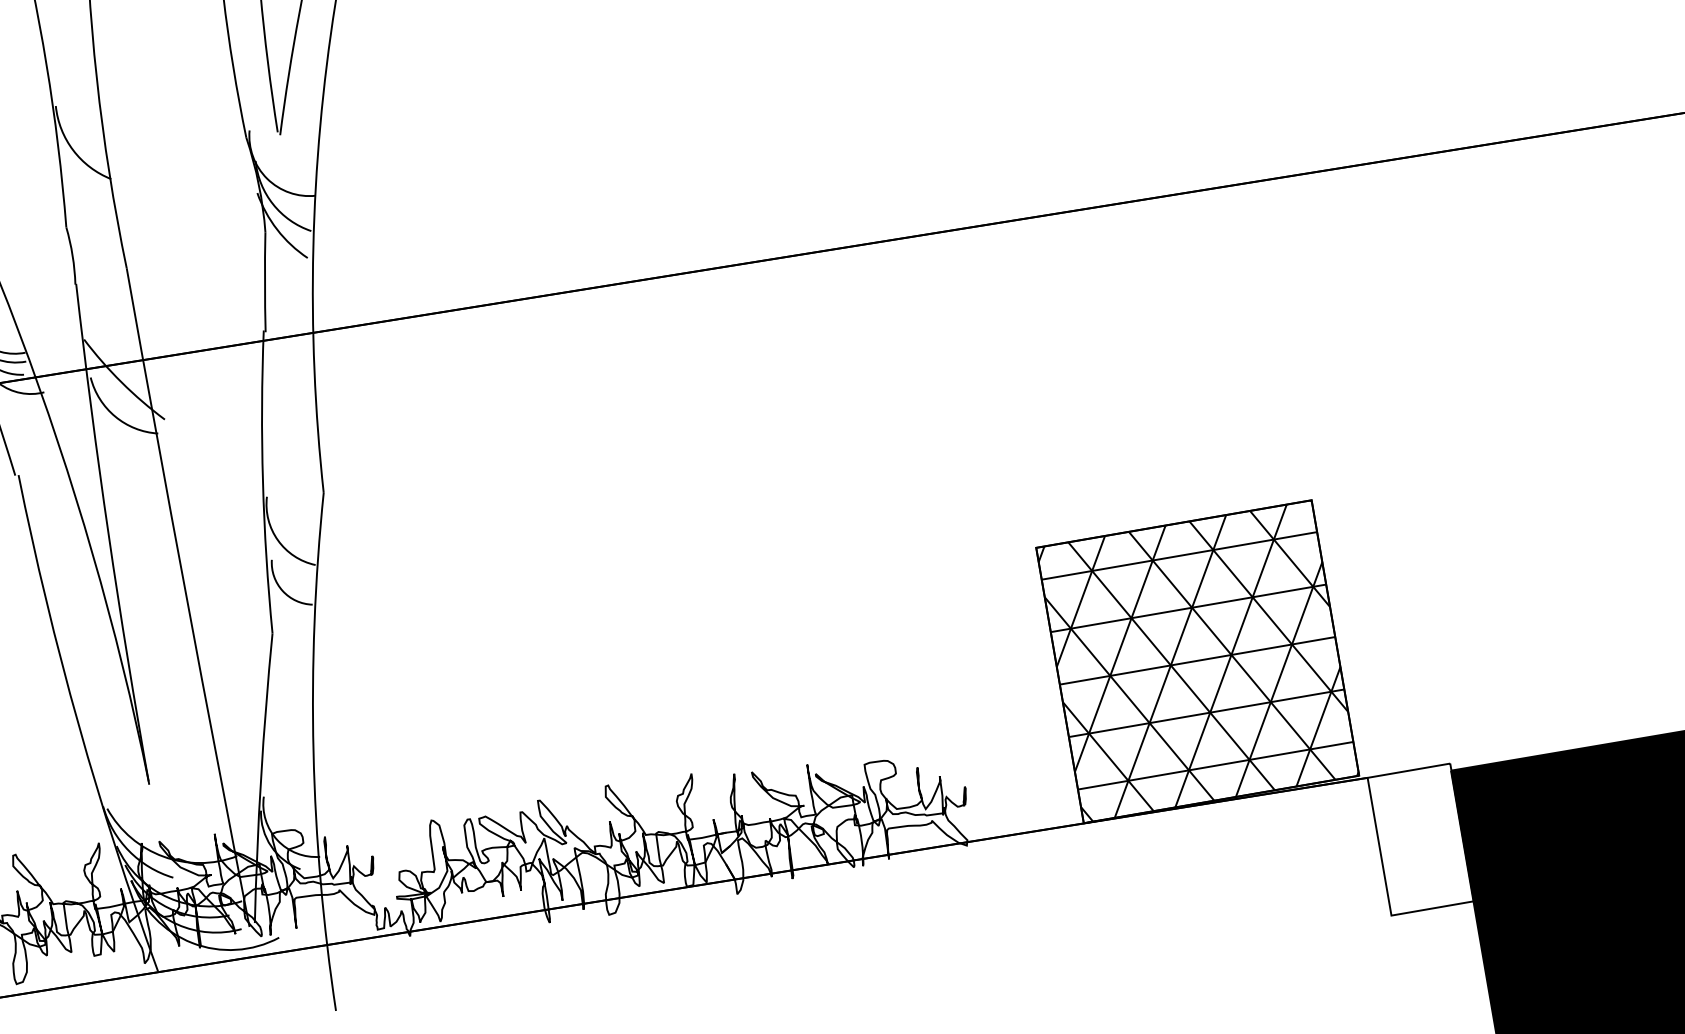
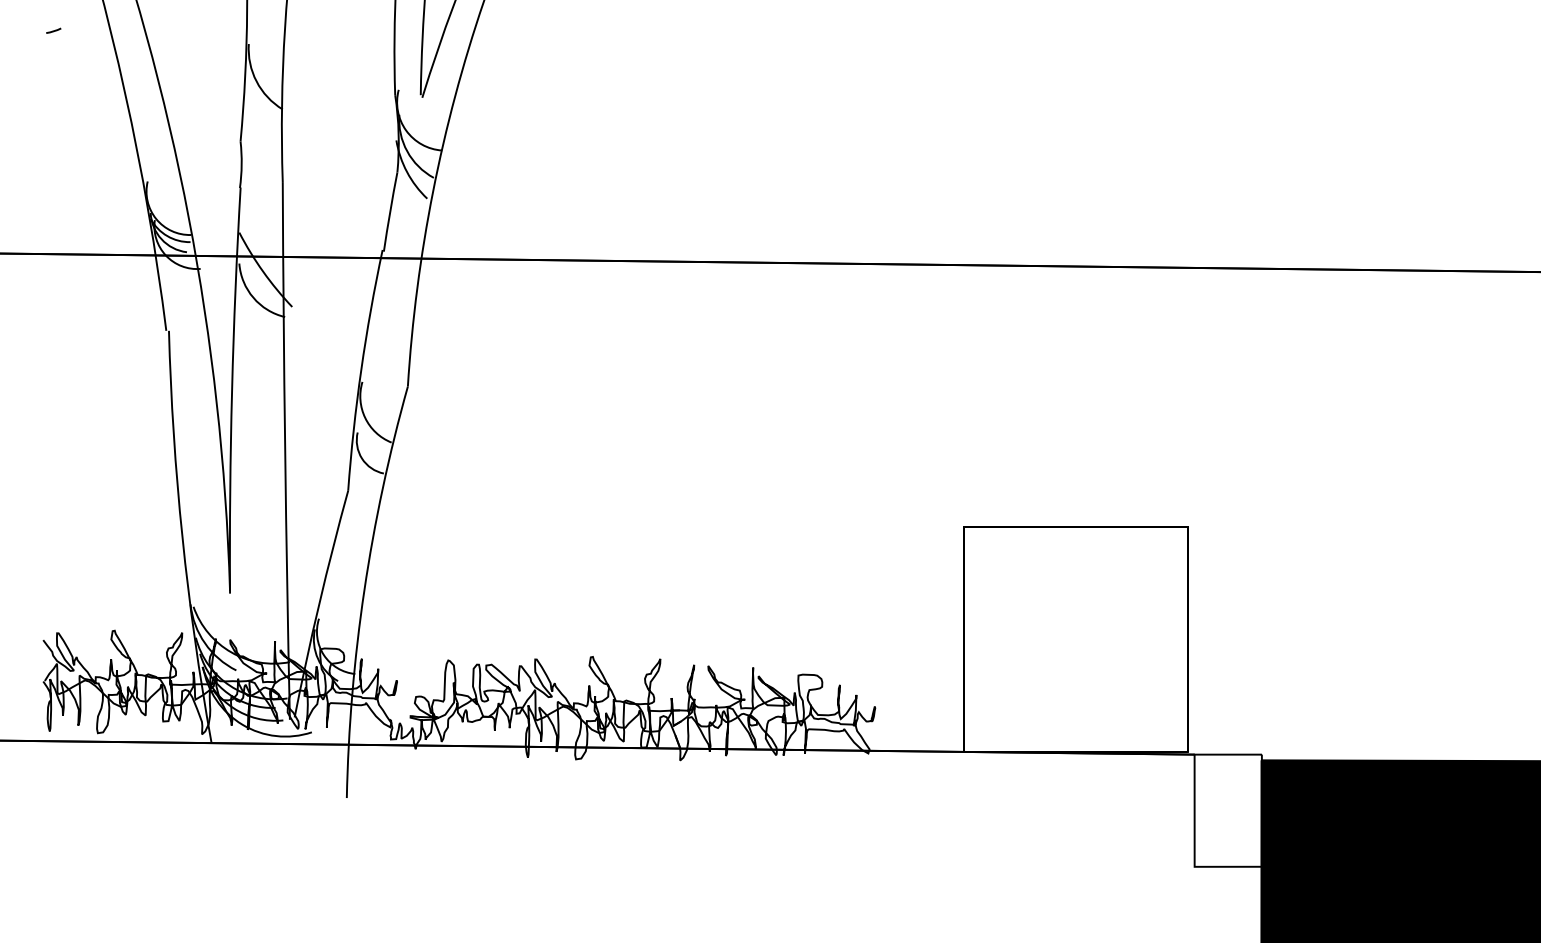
hatch: (1196, 661) -> (1075, 639), removed

